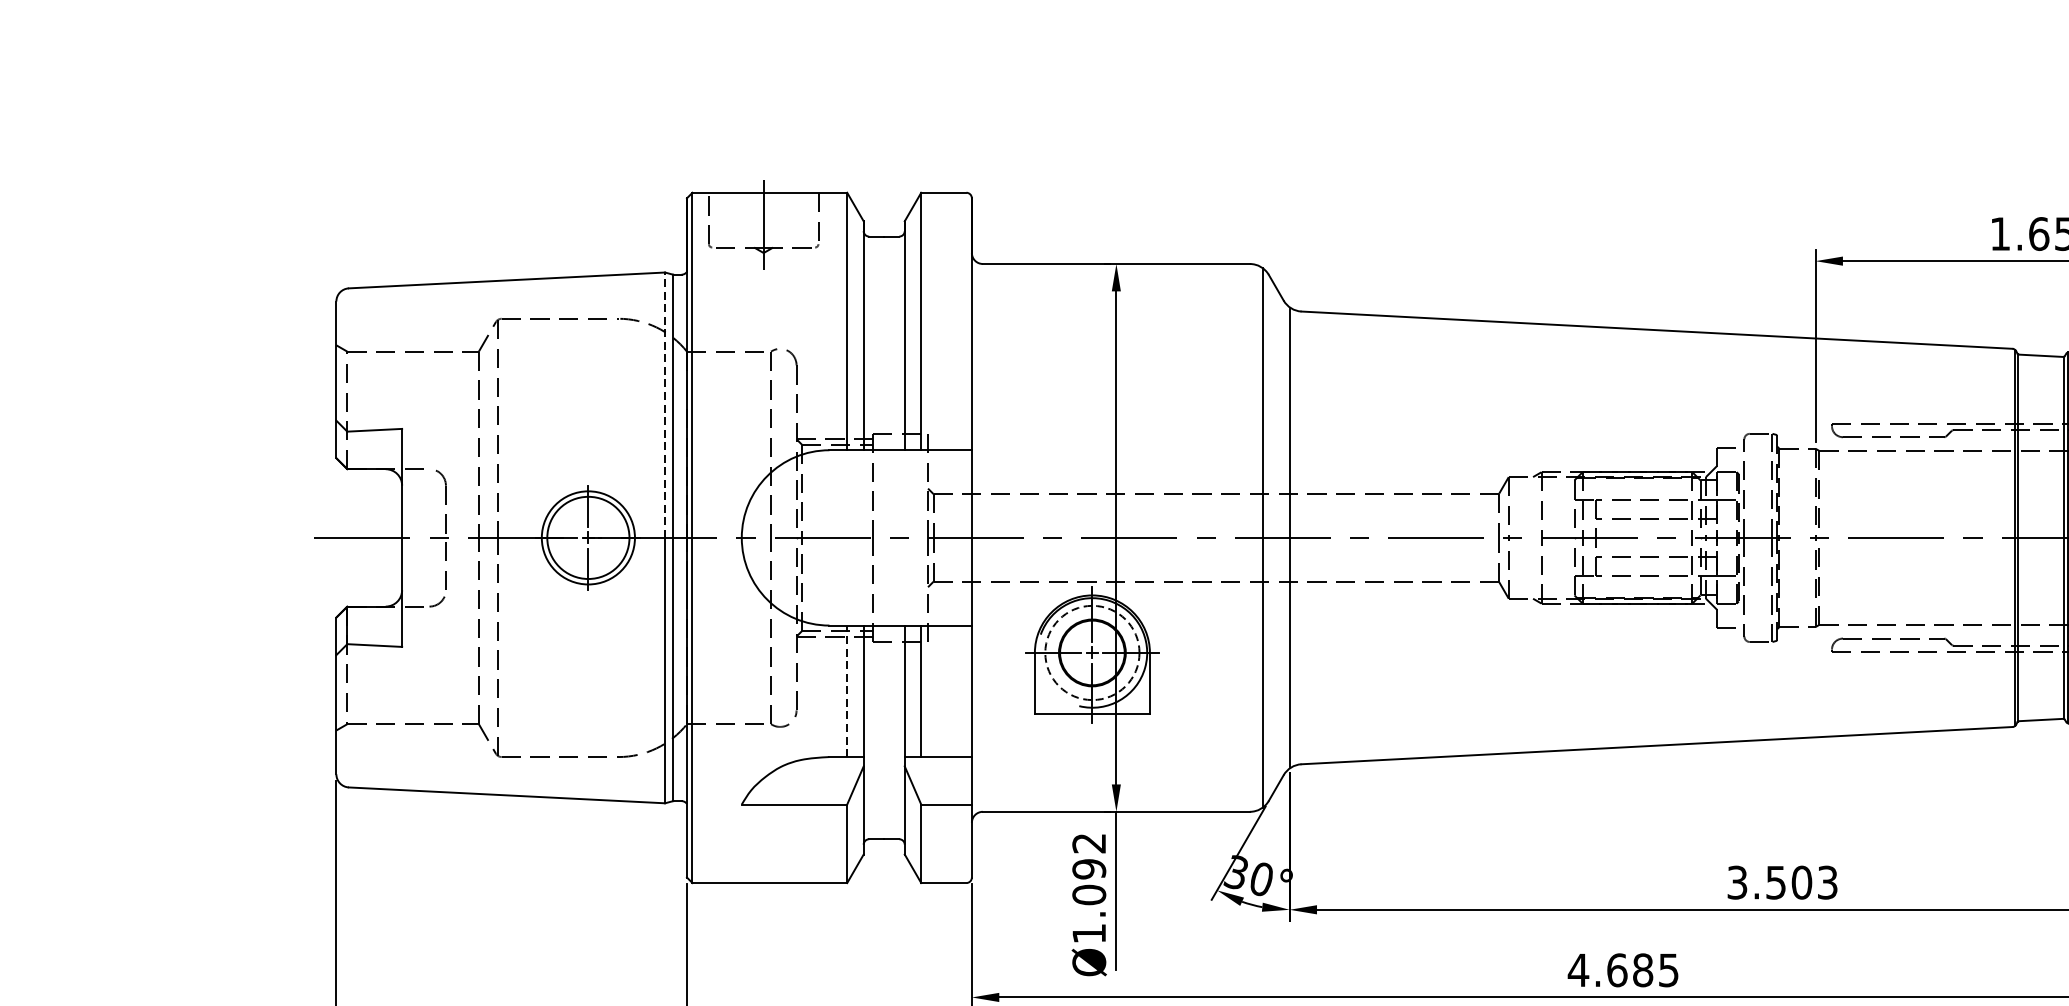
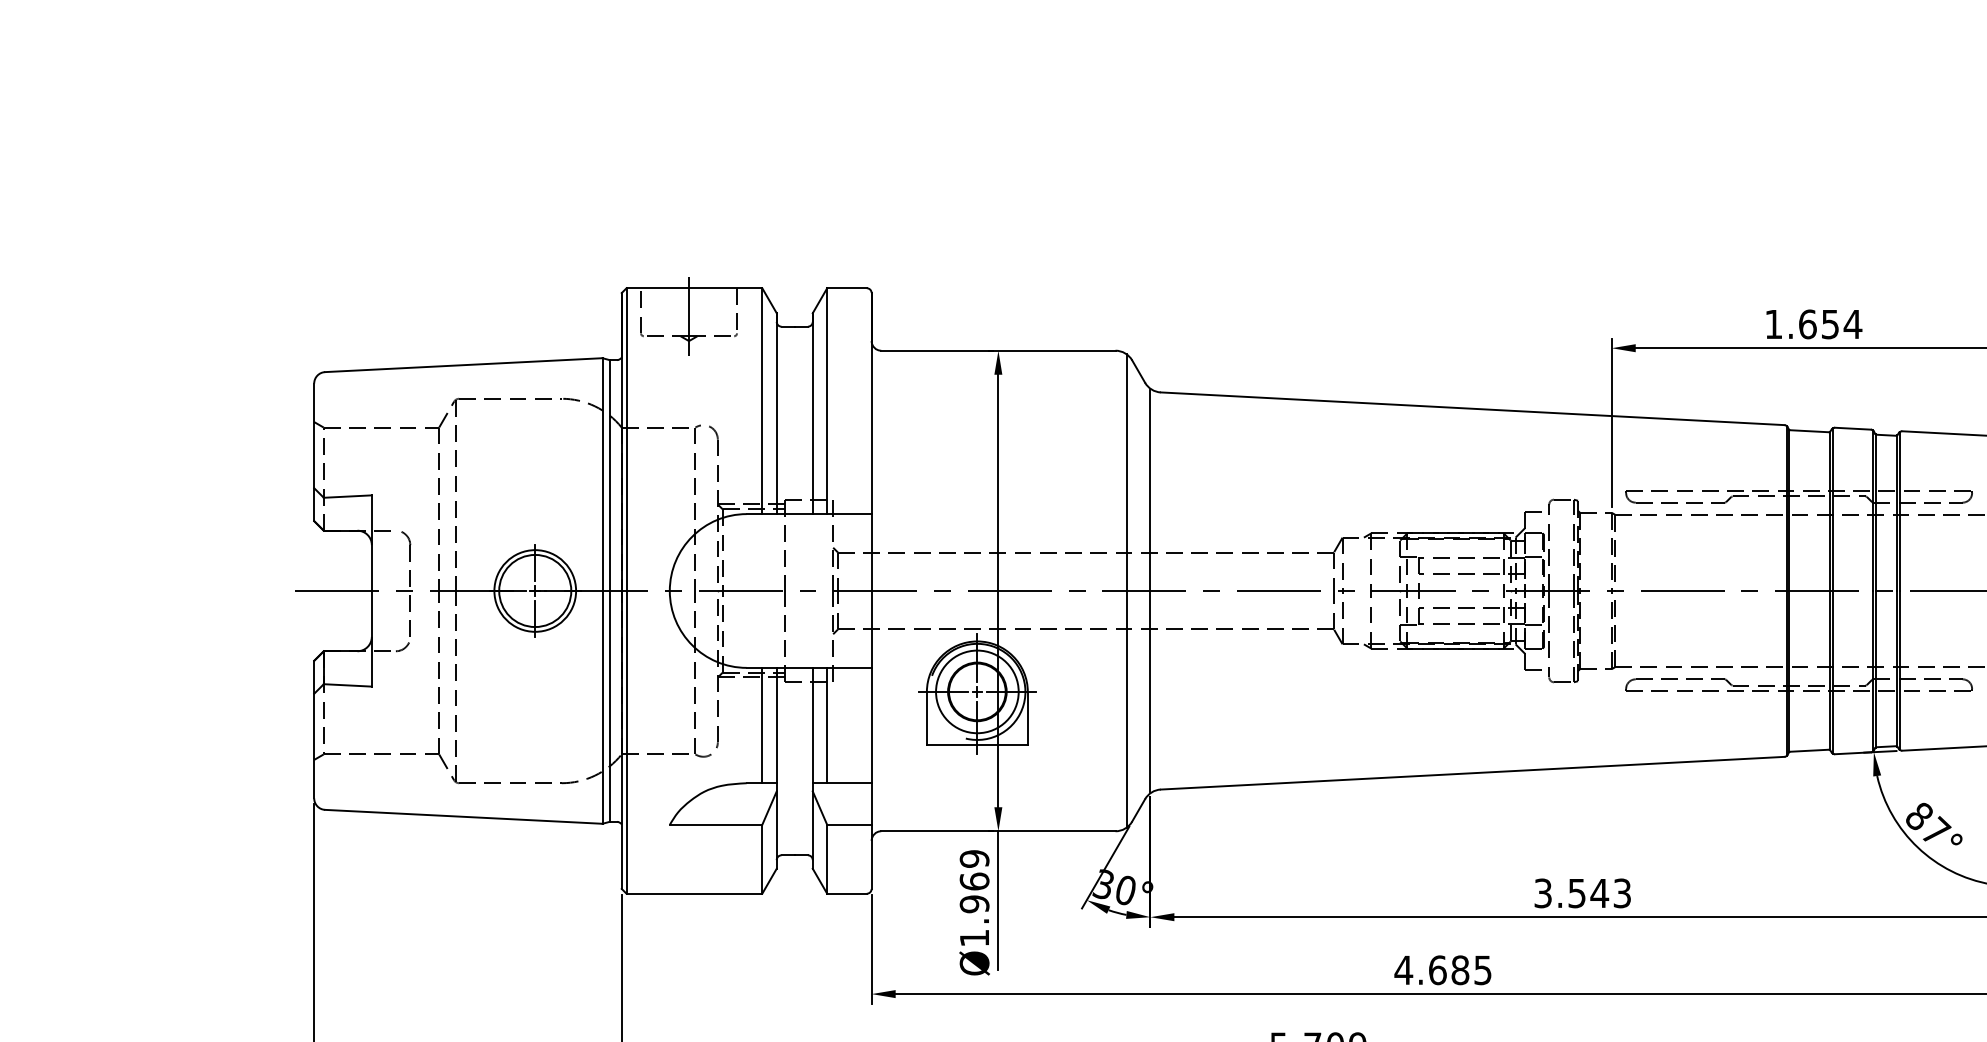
line: (665, 405) -> (602, 474), dashed -> solid
circle: (1092, 652) -> (977, 691), dashed -> solid
line: (847, 691) -> (762, 725), dashed -> solid
text: (1089, 869) -> (974, 881), Ø1.092 -> Ø1.969
text: (1801, 882) -> (1599, 893), 3.503 -> 3.543

